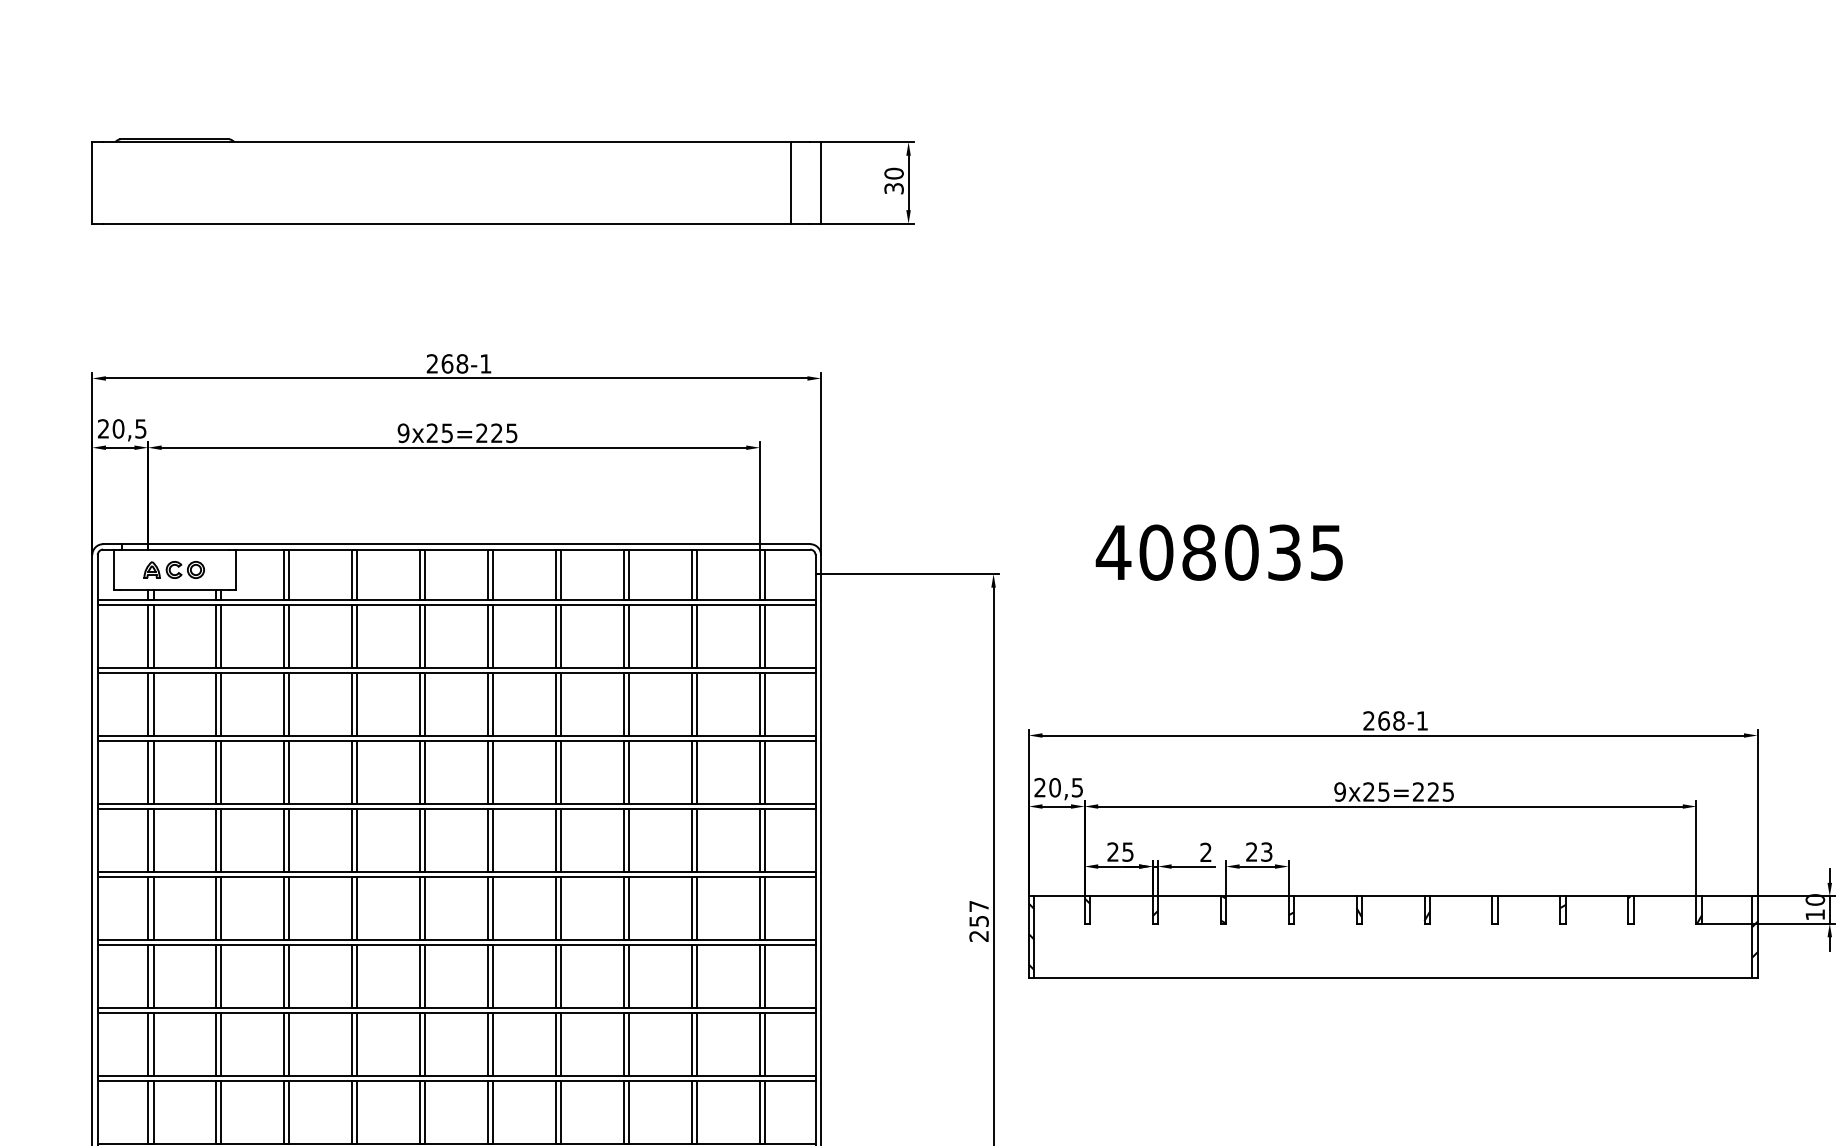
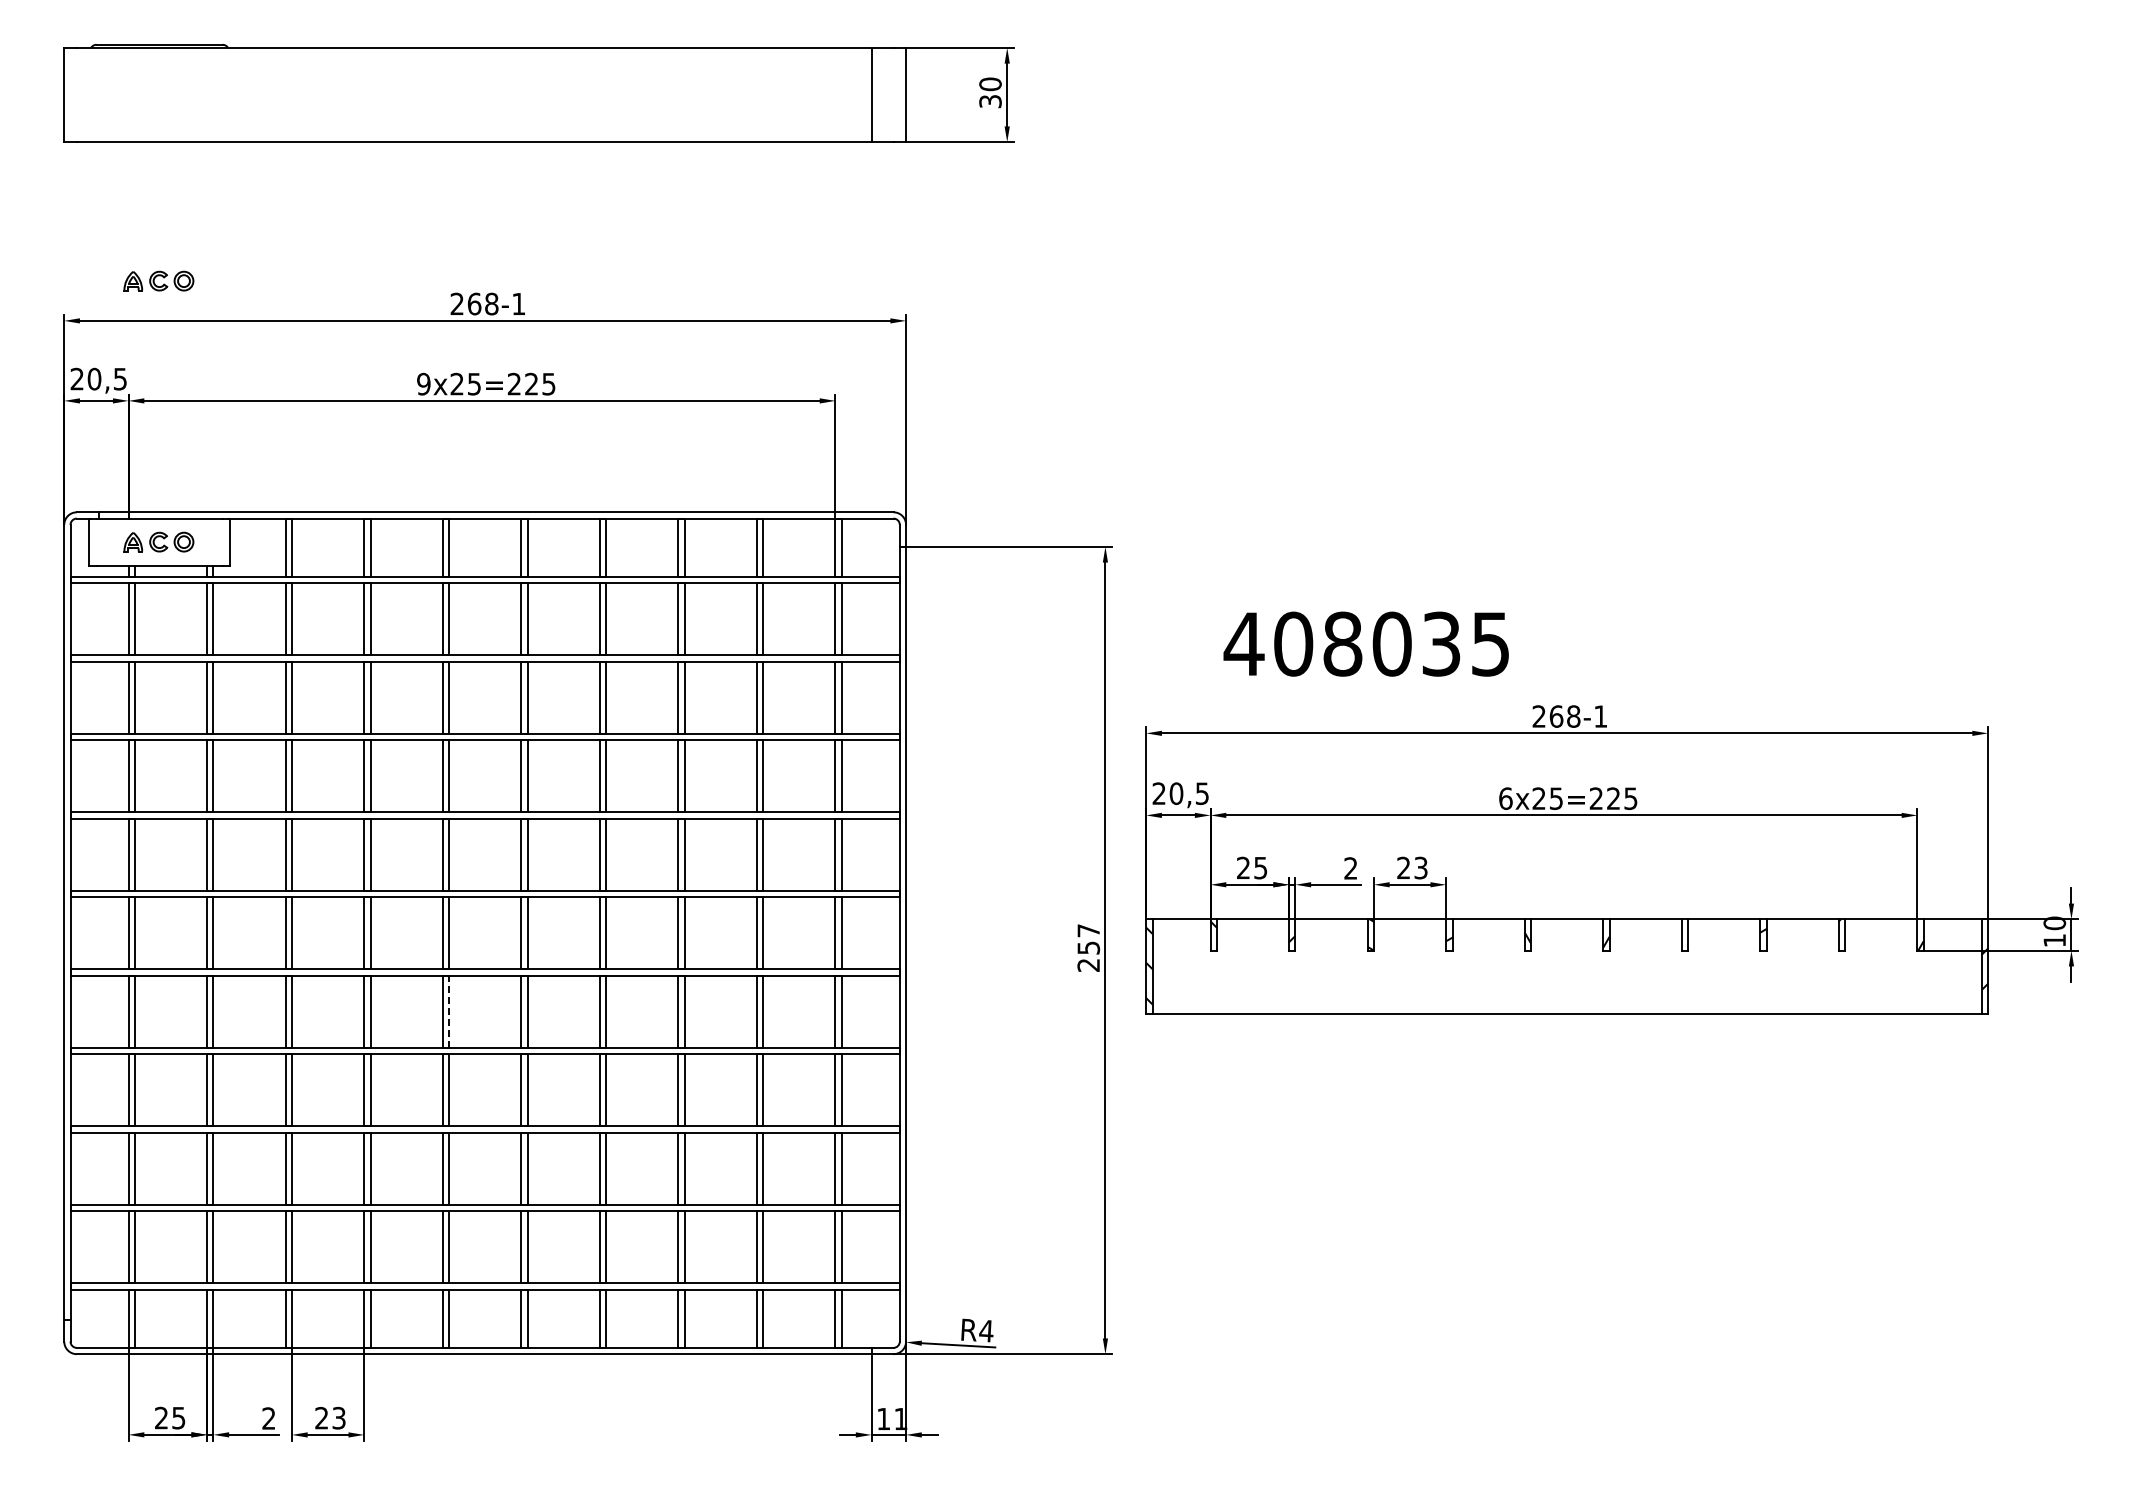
part: (173, 343) -> (158, 280), added
text: (1218, 552) -> (1365, 643), moved
text: (1339, 791) -> (1505, 798), 9x25= -> 6x25=
line: (425, 976) -> (449, 1011), solid -> dashed

